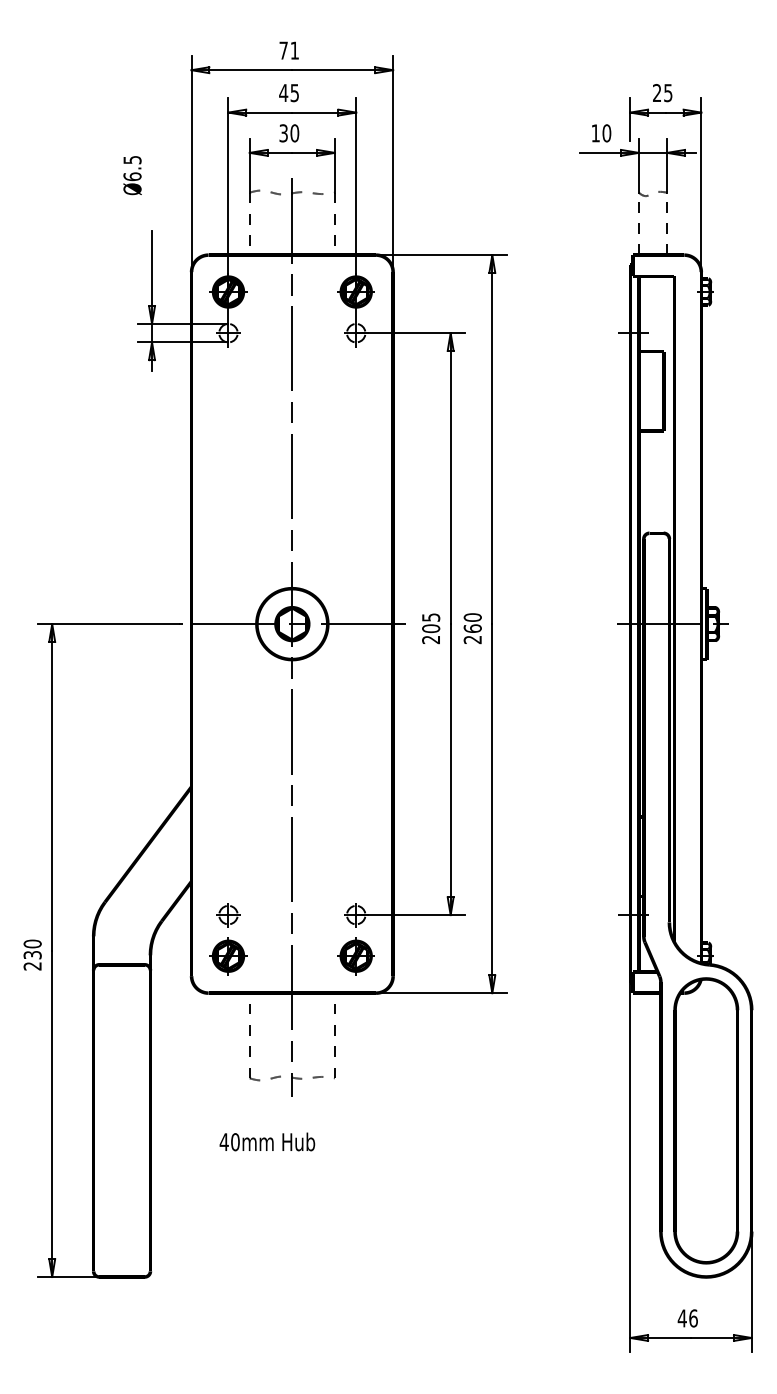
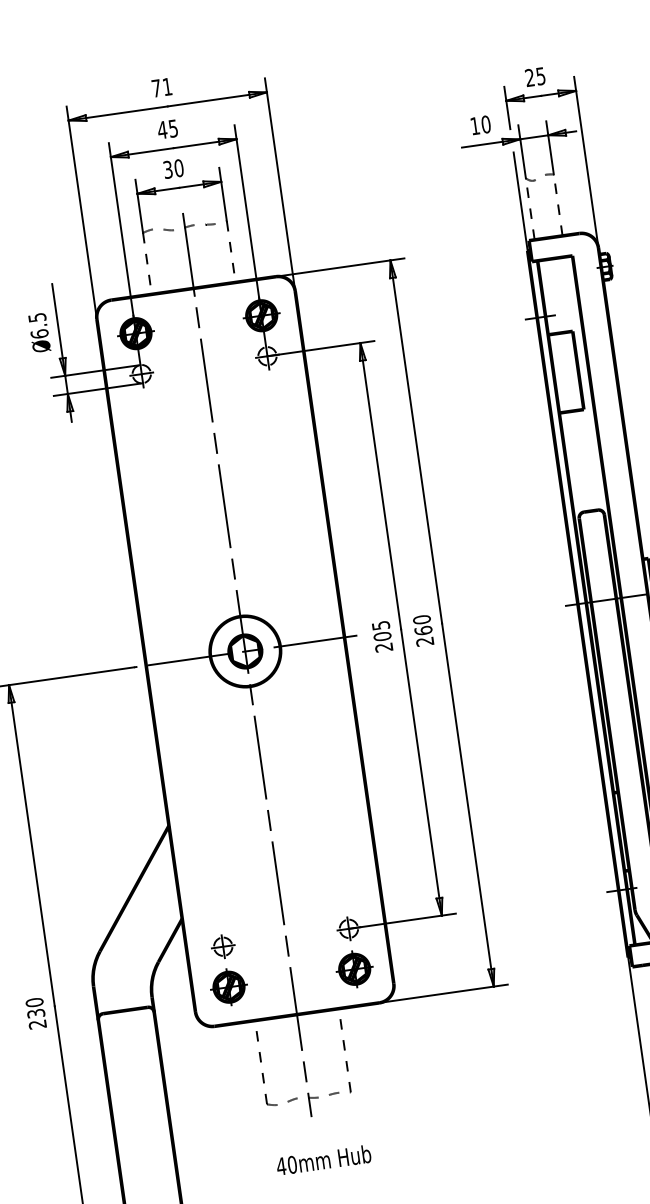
text: (132, 175) -> (39, 332), moved
line: (630, 215) -> (520, 202), added
text: (267, 1141) -> (323, 1159), moved

